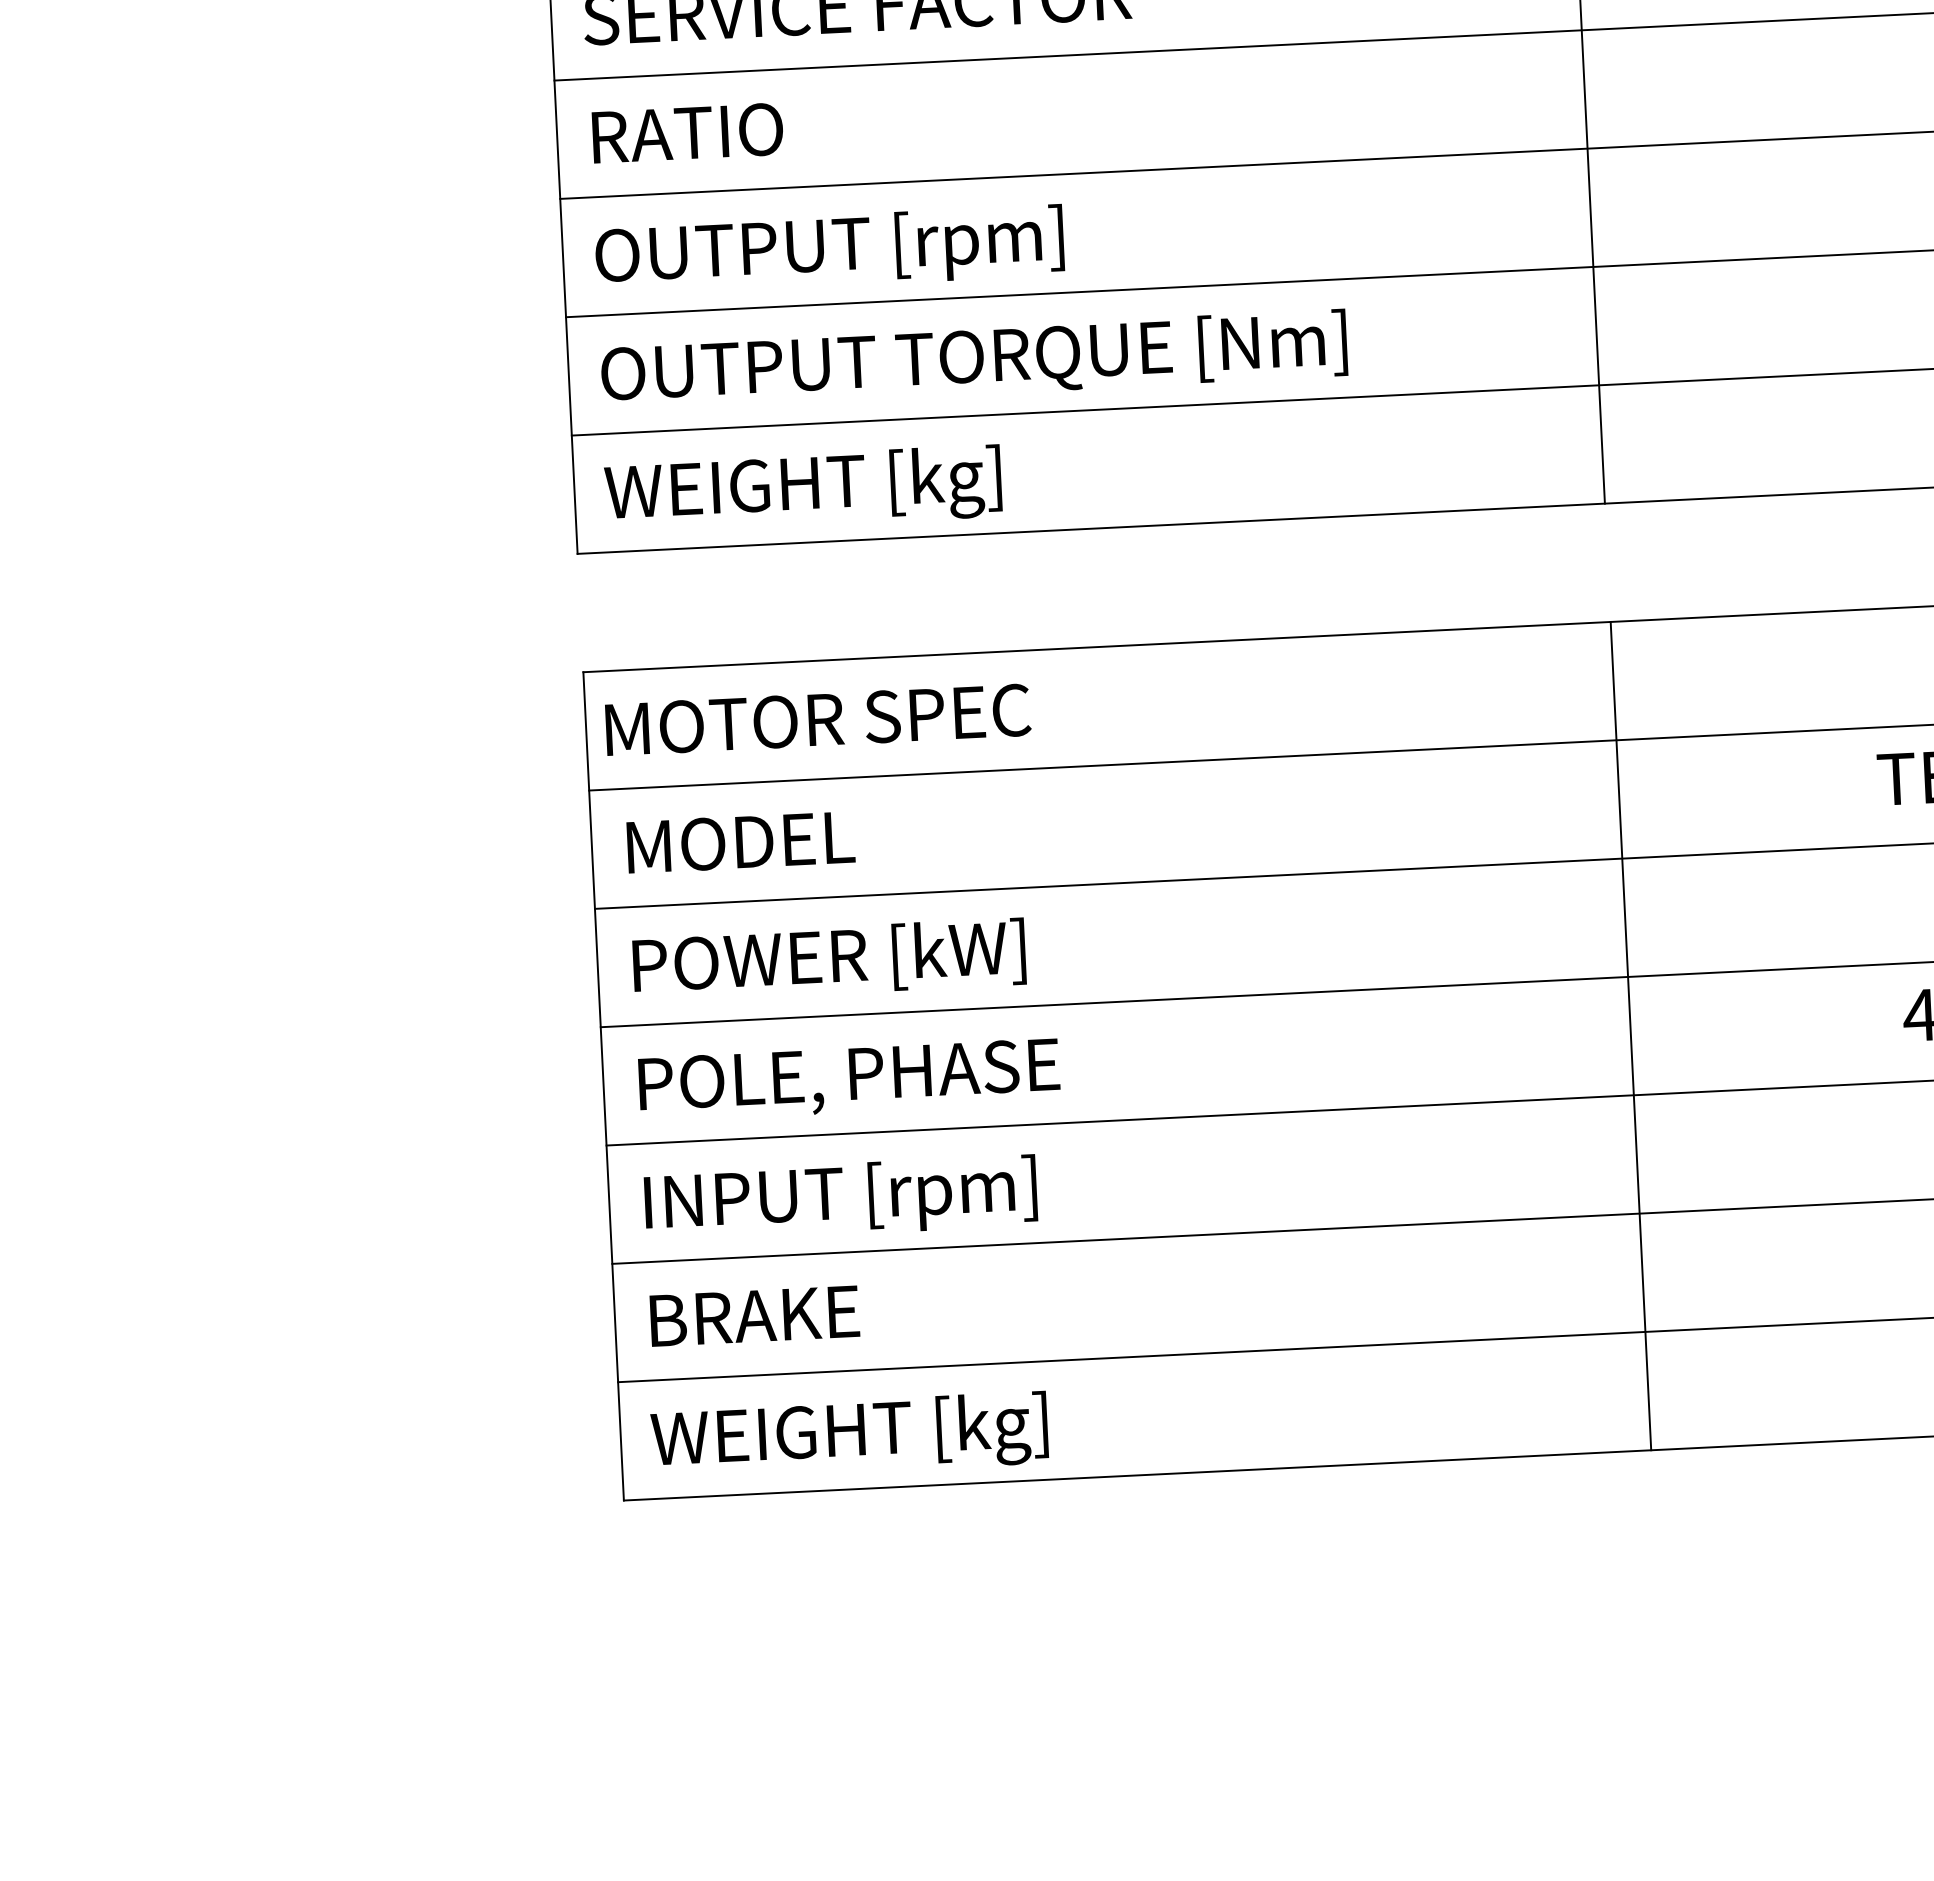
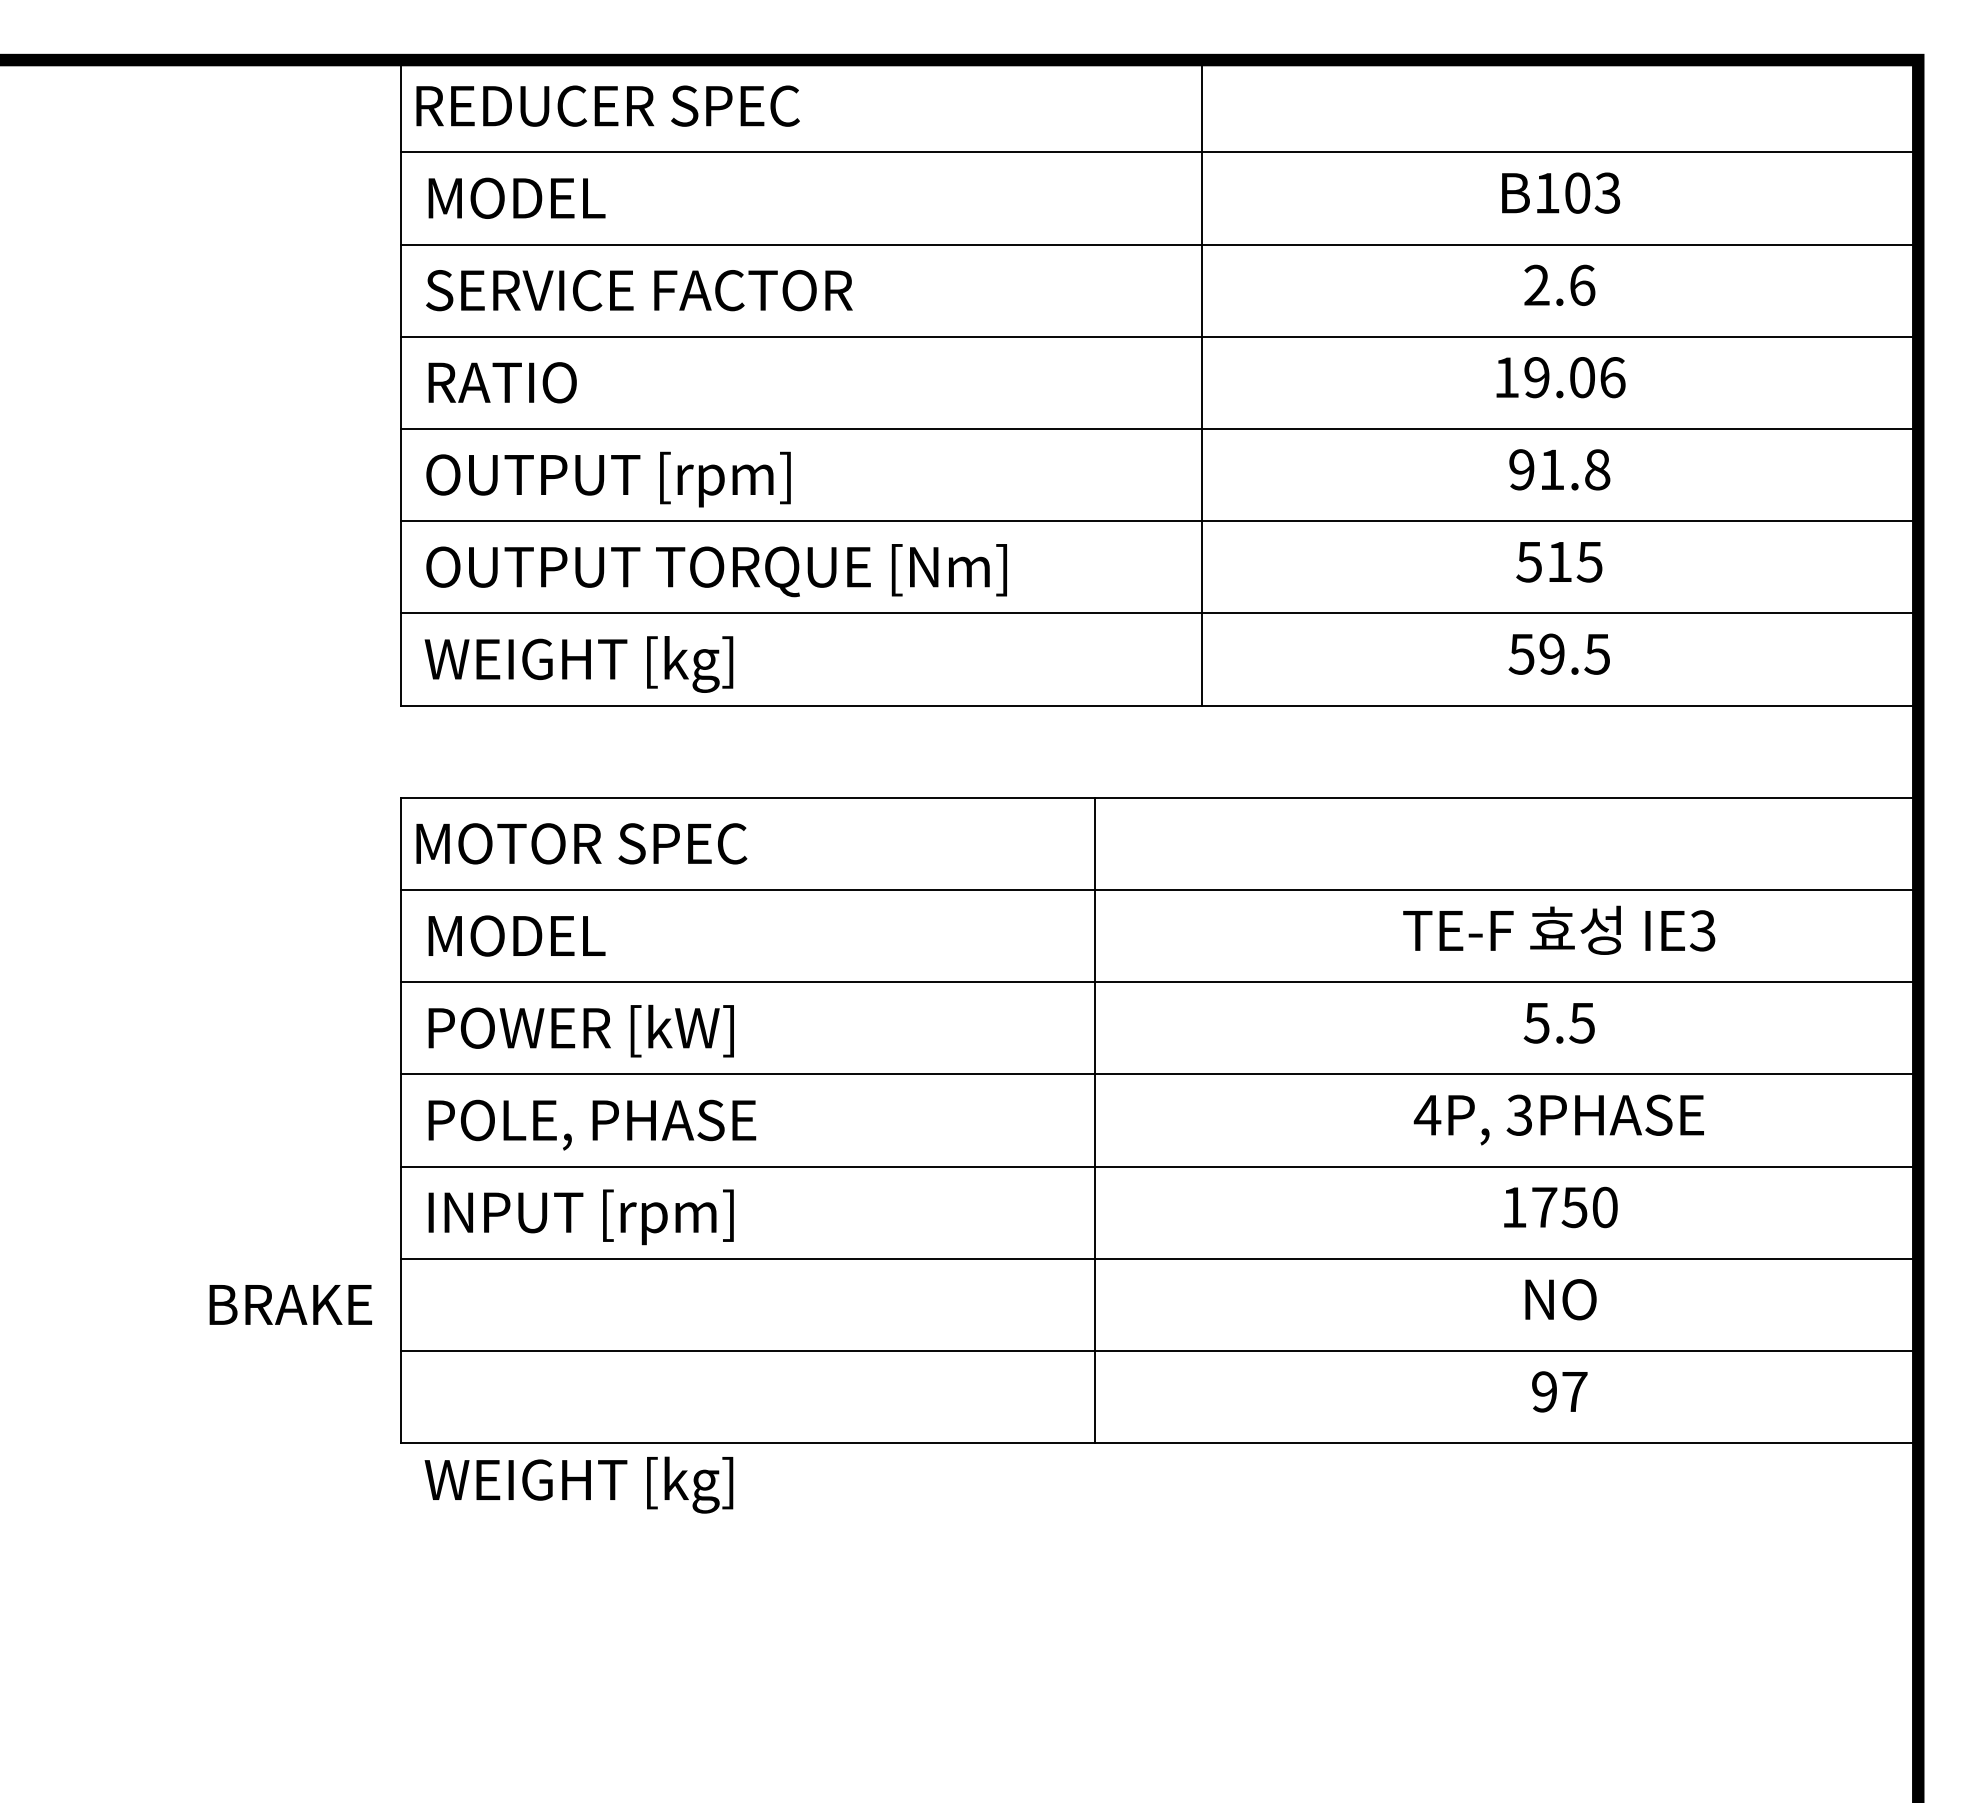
line: (1630, 1036) -> (1094, 1120), moved
text: (754, 1315) -> (290, 1304), moved
text: (849, 1435) -> (578, 1484), moved

